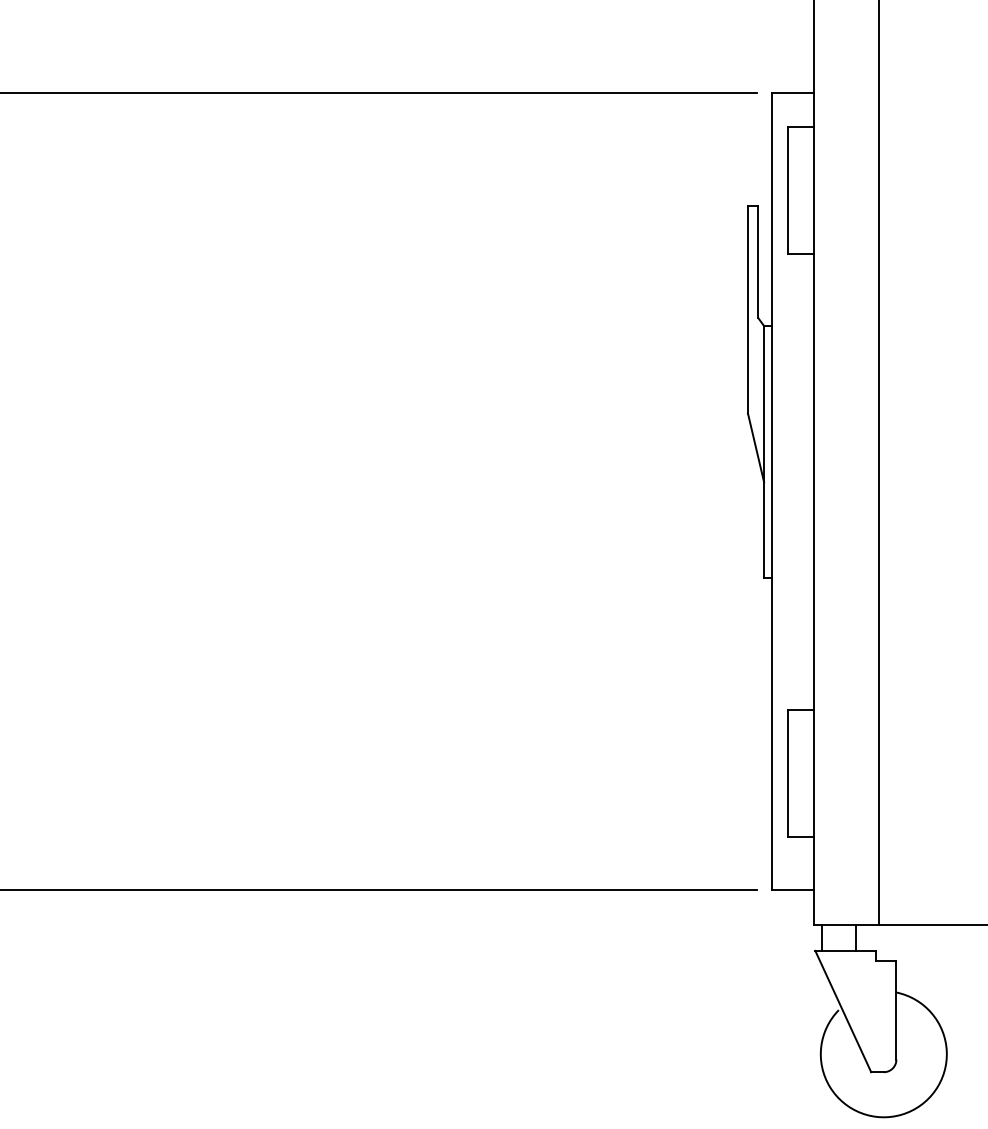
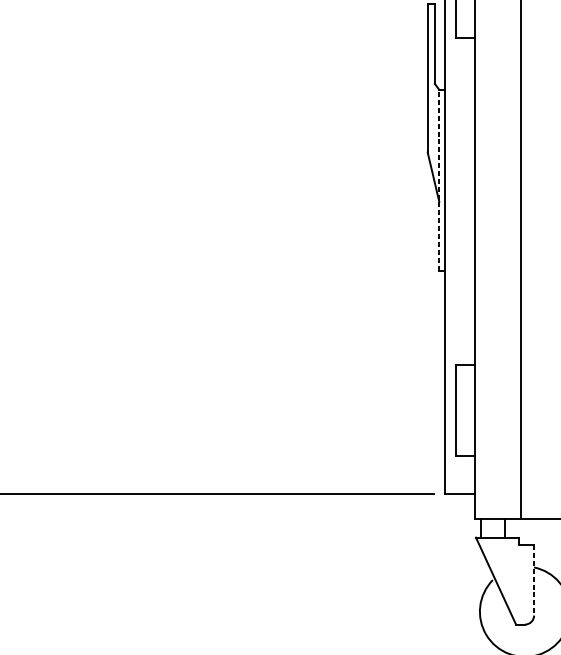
line: (764, 451) -> (439, 179), solid -> dashed
line: (896, 1010) -> (534, 580), solid -> dashed

